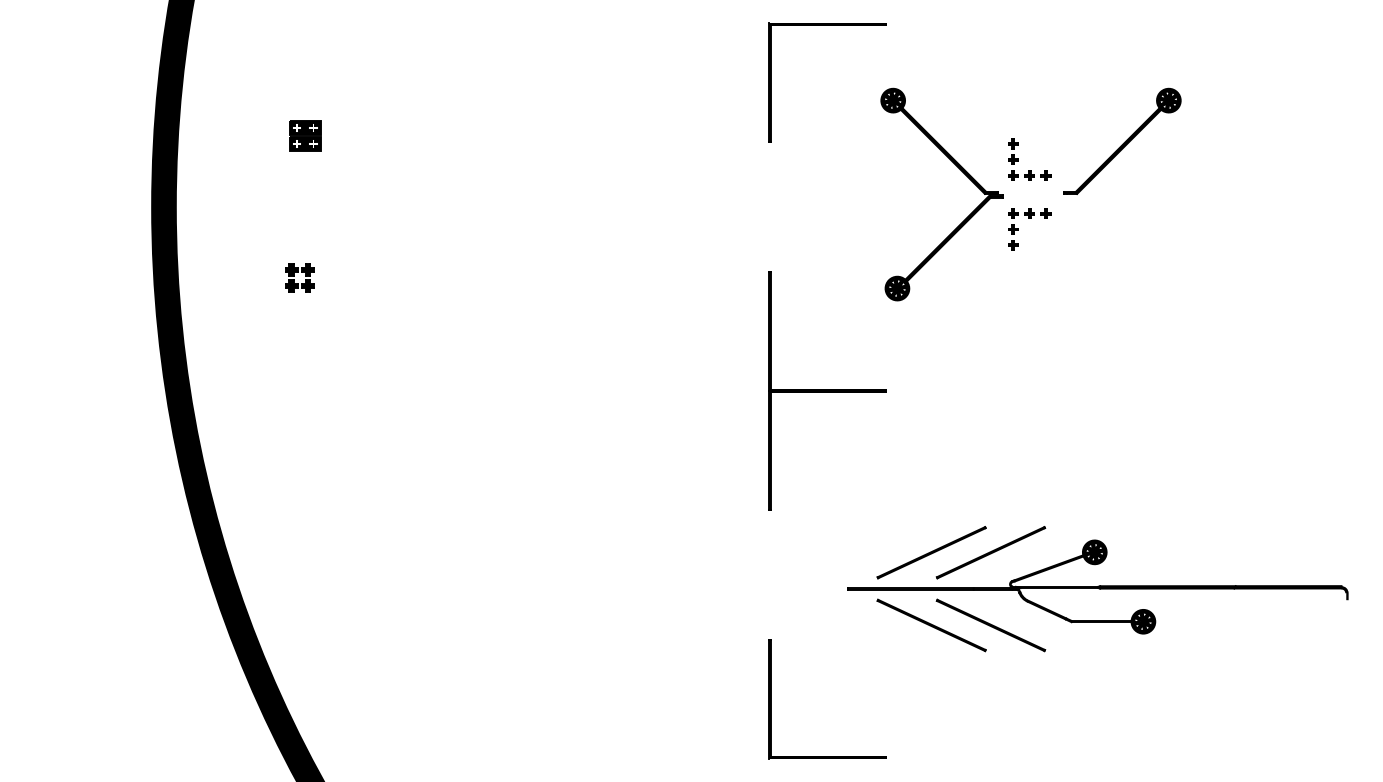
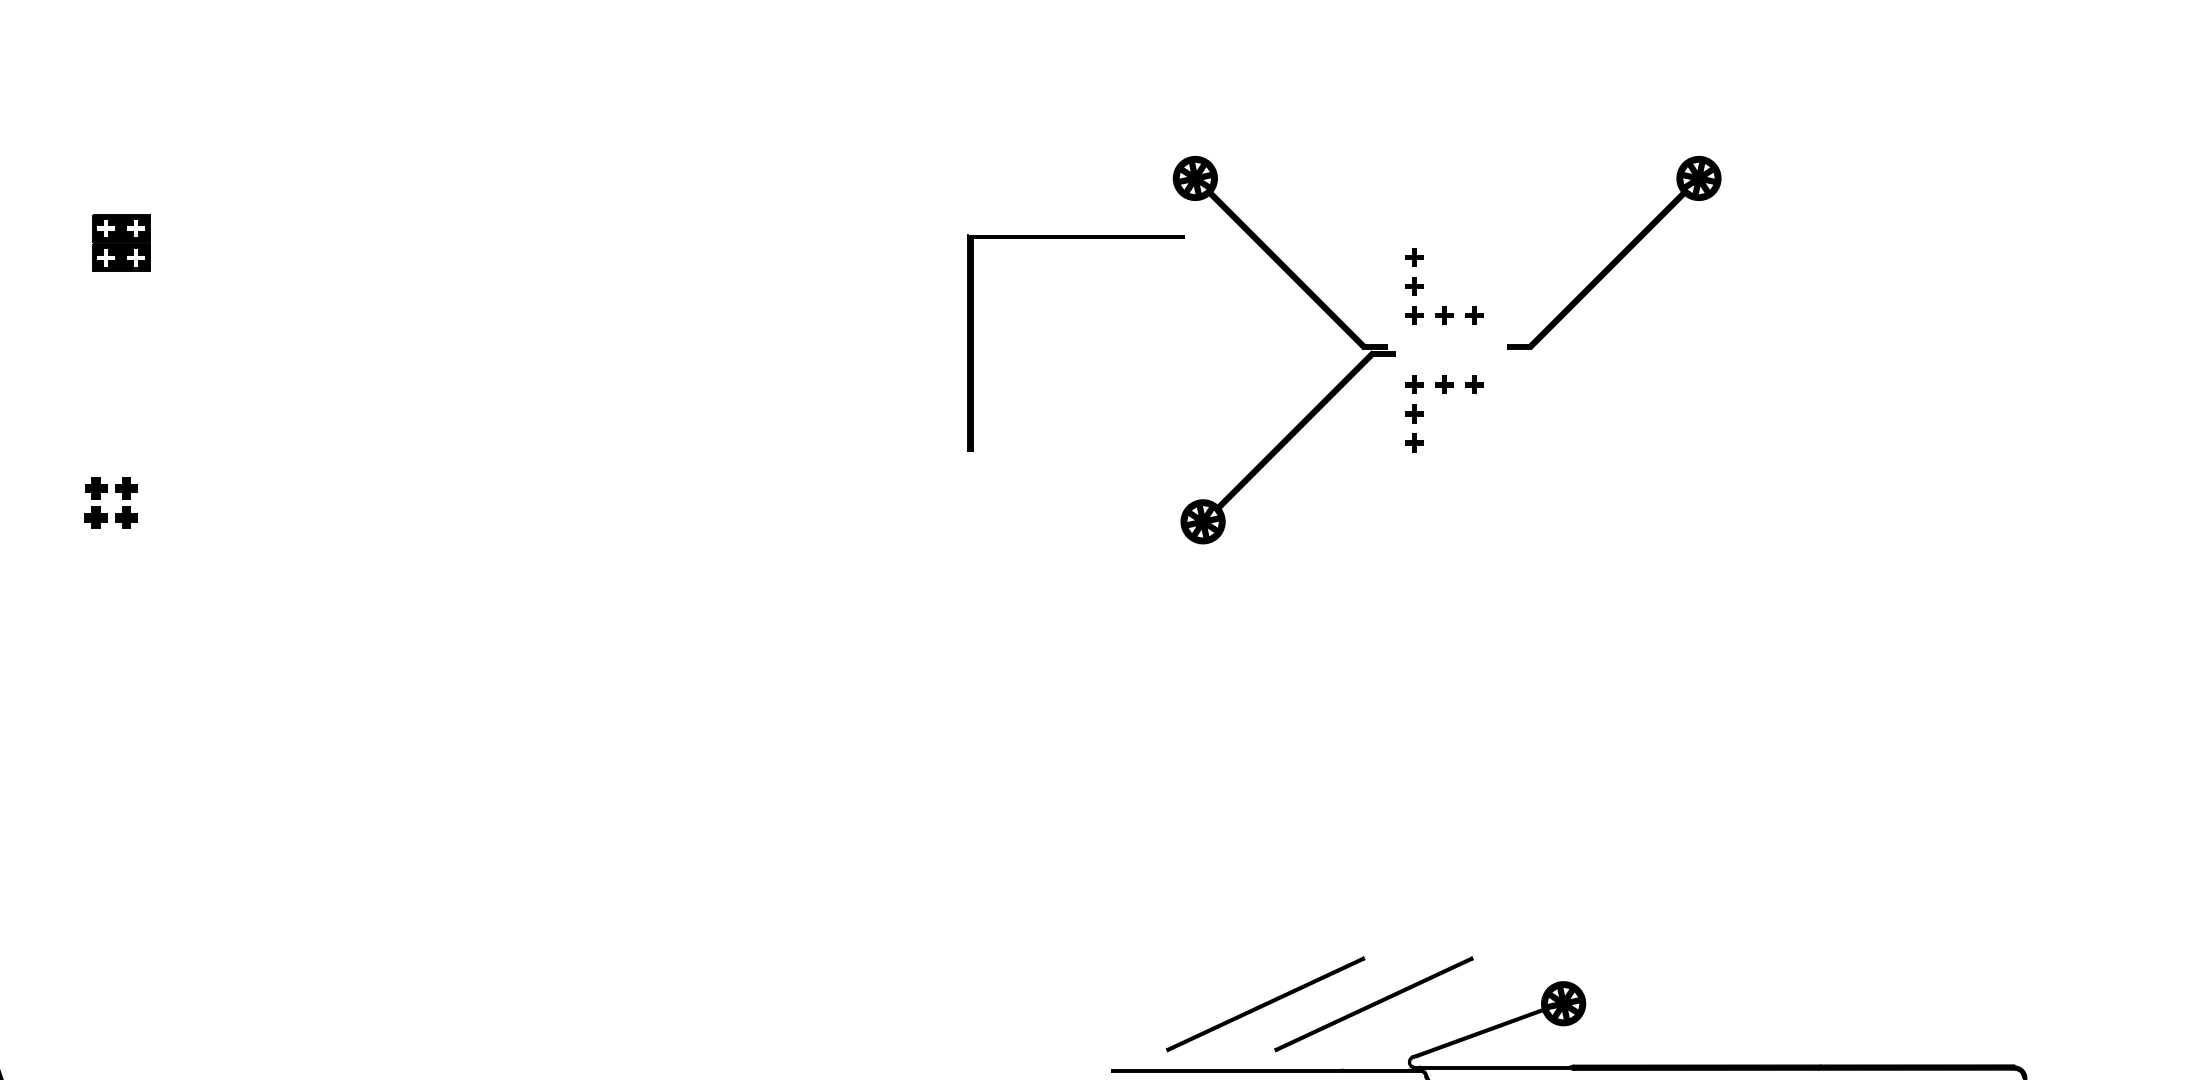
part: (771, 82) -> (973, 342), moved
part: (827, 390) -> (1075, 708), removed

